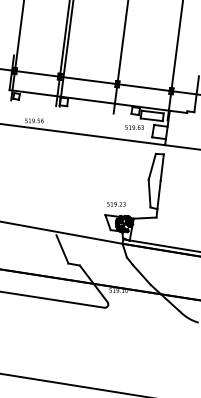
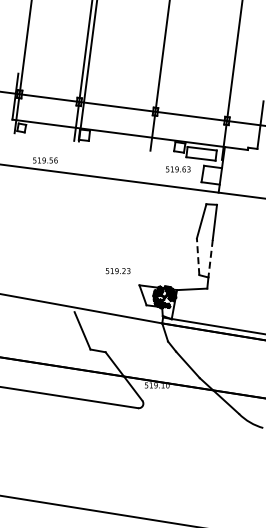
line: (149, 193) -> (198, 256), solid -> dashed
line: (158, 194) -> (210, 258), solid -> dashed
text: (115, 204) -> (117, 271), moved

